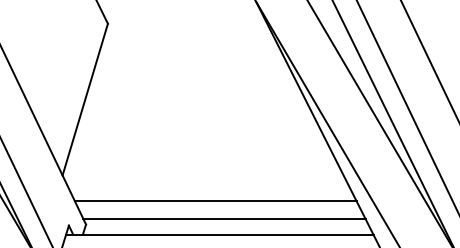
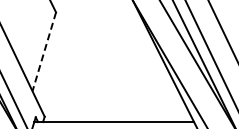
line: (85, 100) -> (44, 52), solid -> dashed
line: (214, 200) -> (111, 104), removed
line: (224, 218) -> (116, 113), removed

